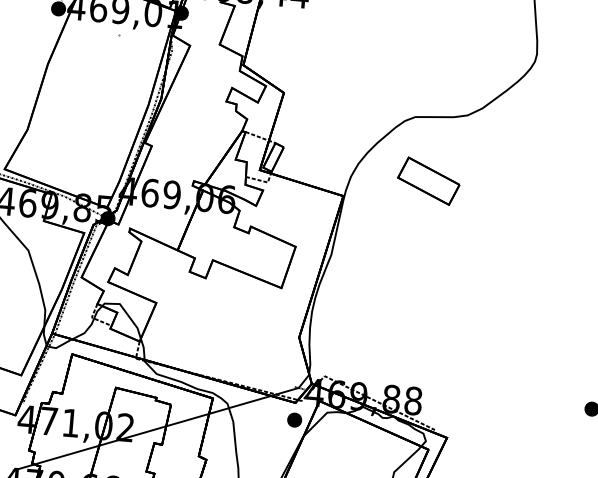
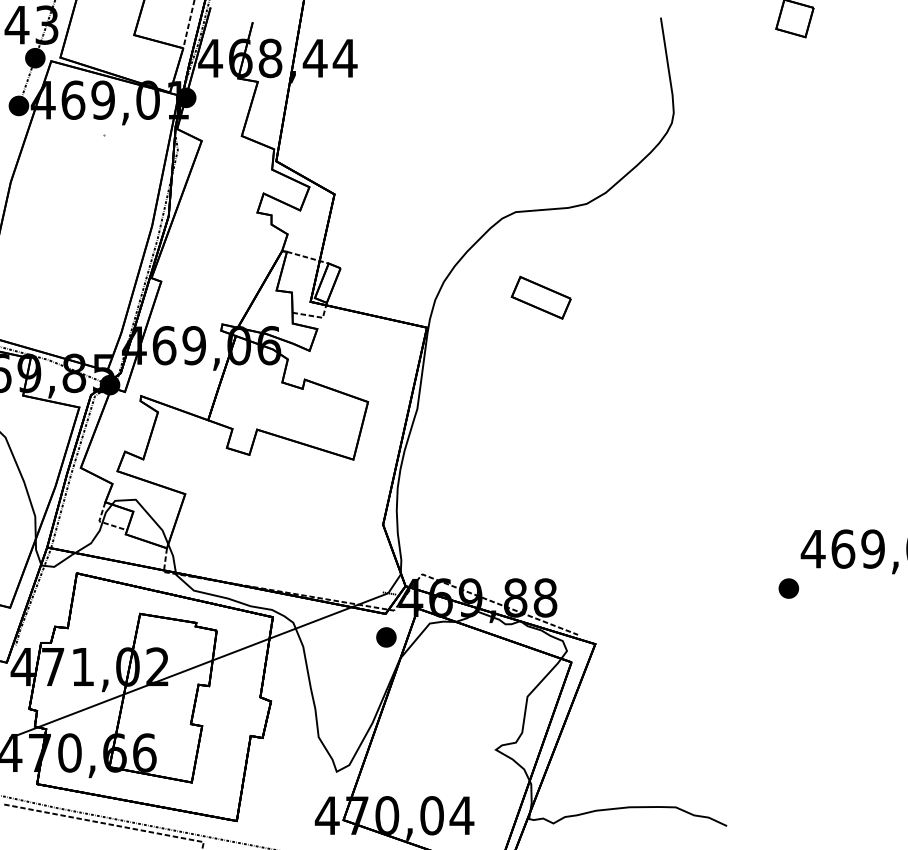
part: (428, 181) -> (541, 297), size x0.7

